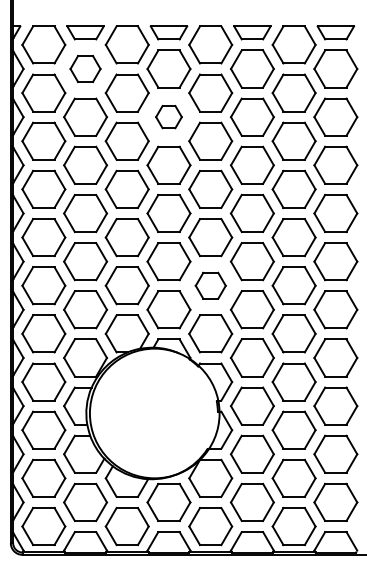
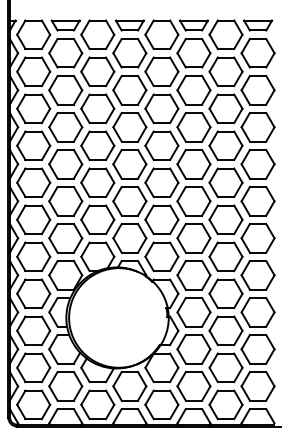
part: (85, 68) -> (65, 52), size x1.43
part: (168, 116) -> (129, 89), size x1.67
part: (210, 285) -> (161, 219), size x1.43

